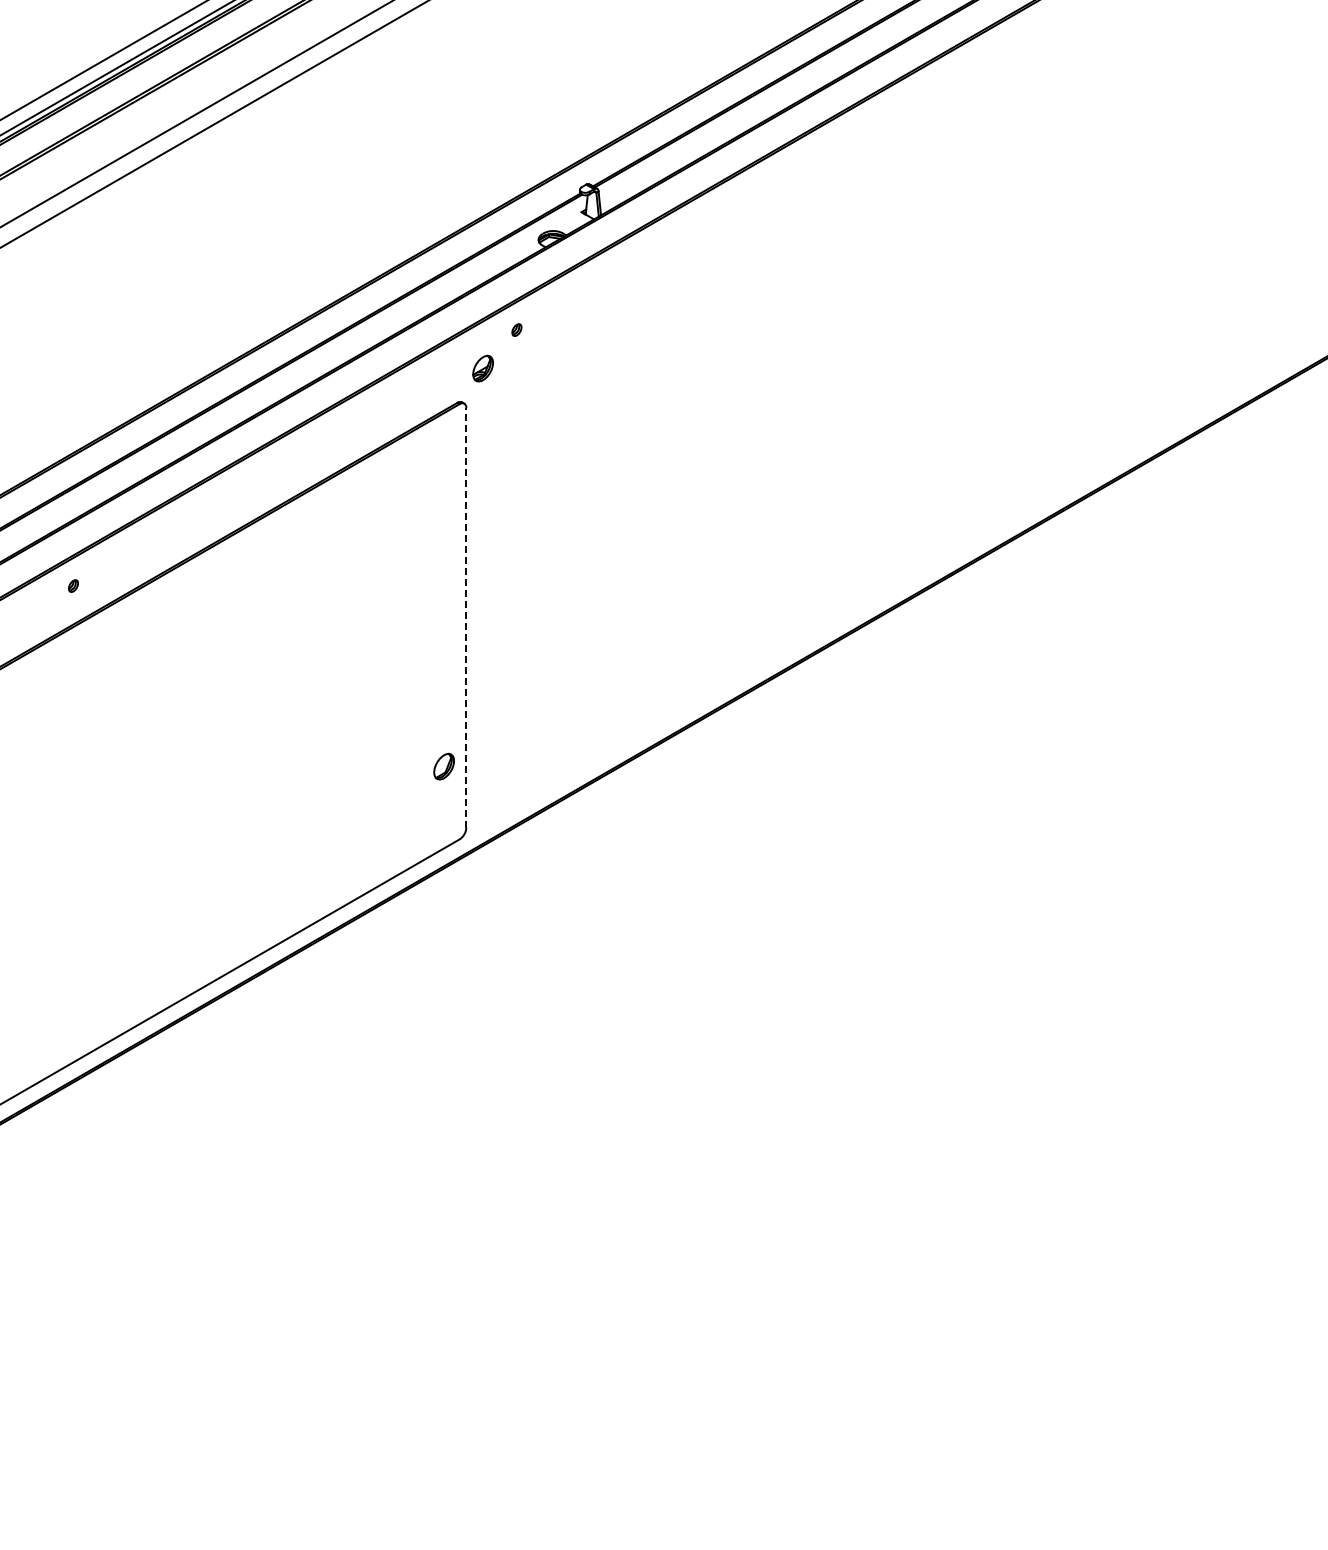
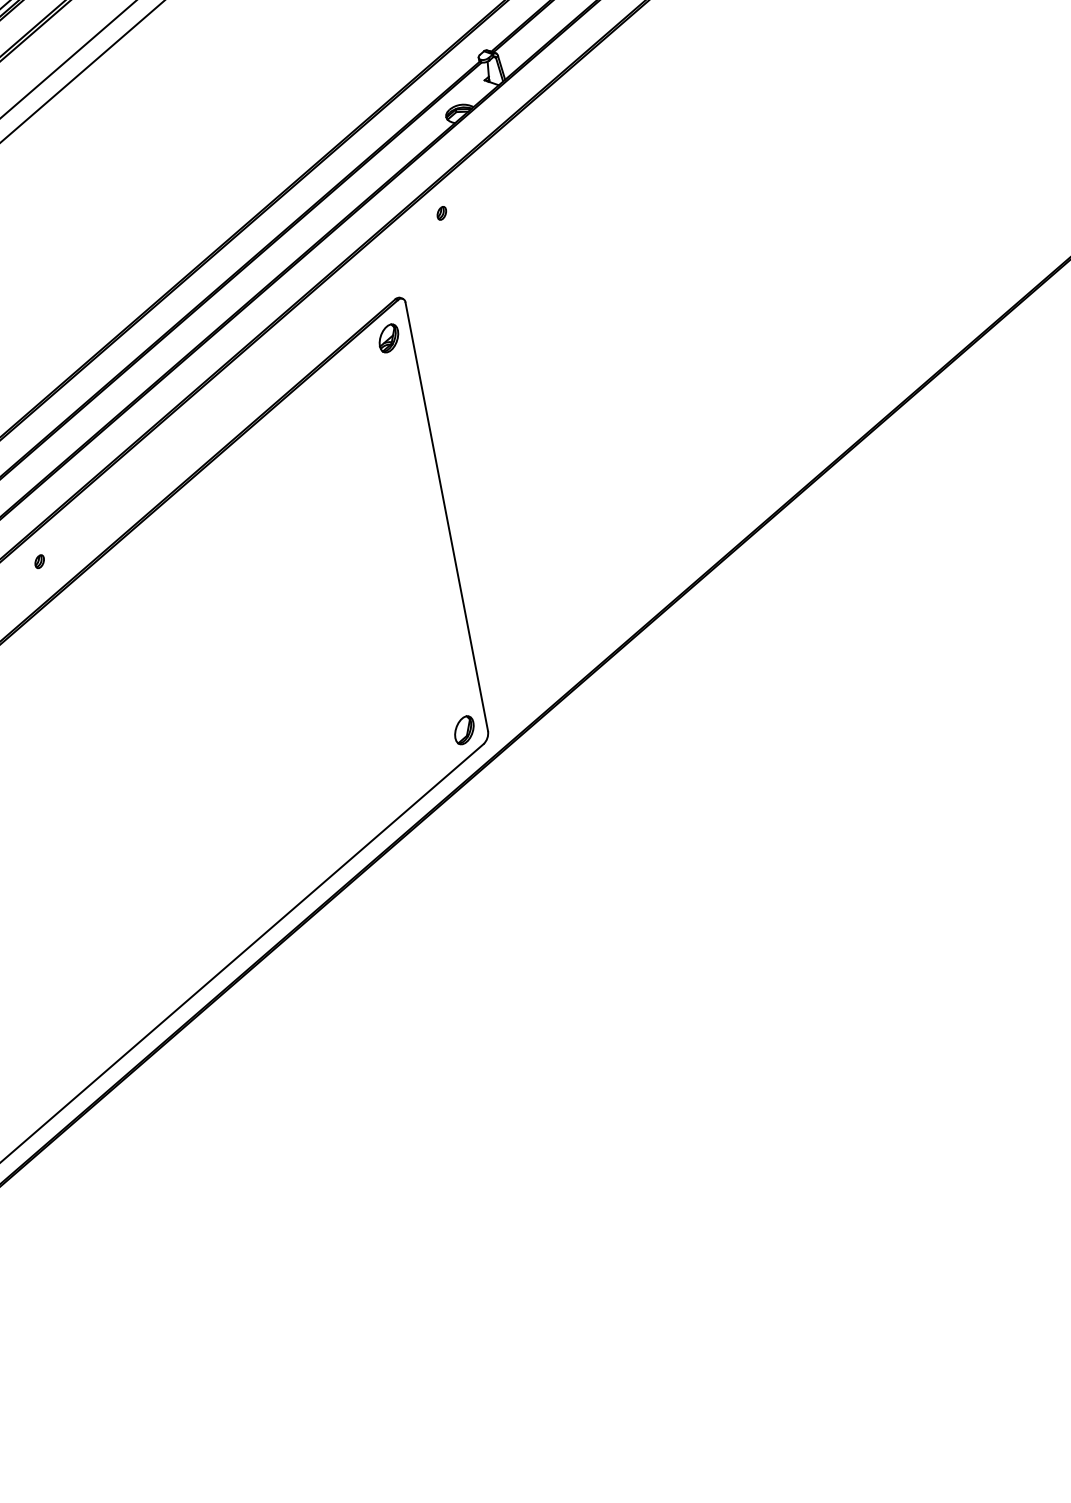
part: (482, 368) -> (388, 338), moved
line: (466, 617) -> (446, 516), dashed -> solid
part: (443, 766) -> (463, 730), moved

